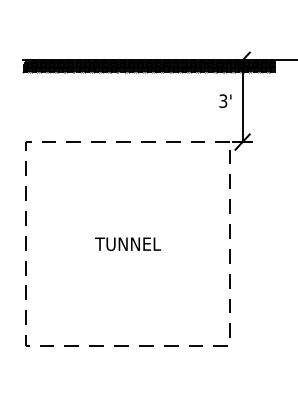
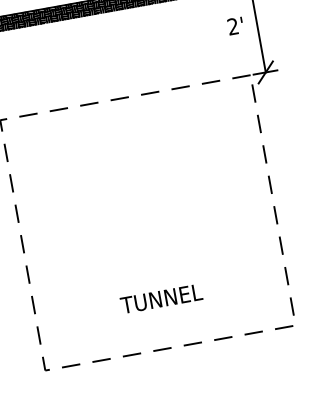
text: (223, 101) -> (233, 26), 3' -> 2'
text: (128, 243) -> (161, 297), moved

